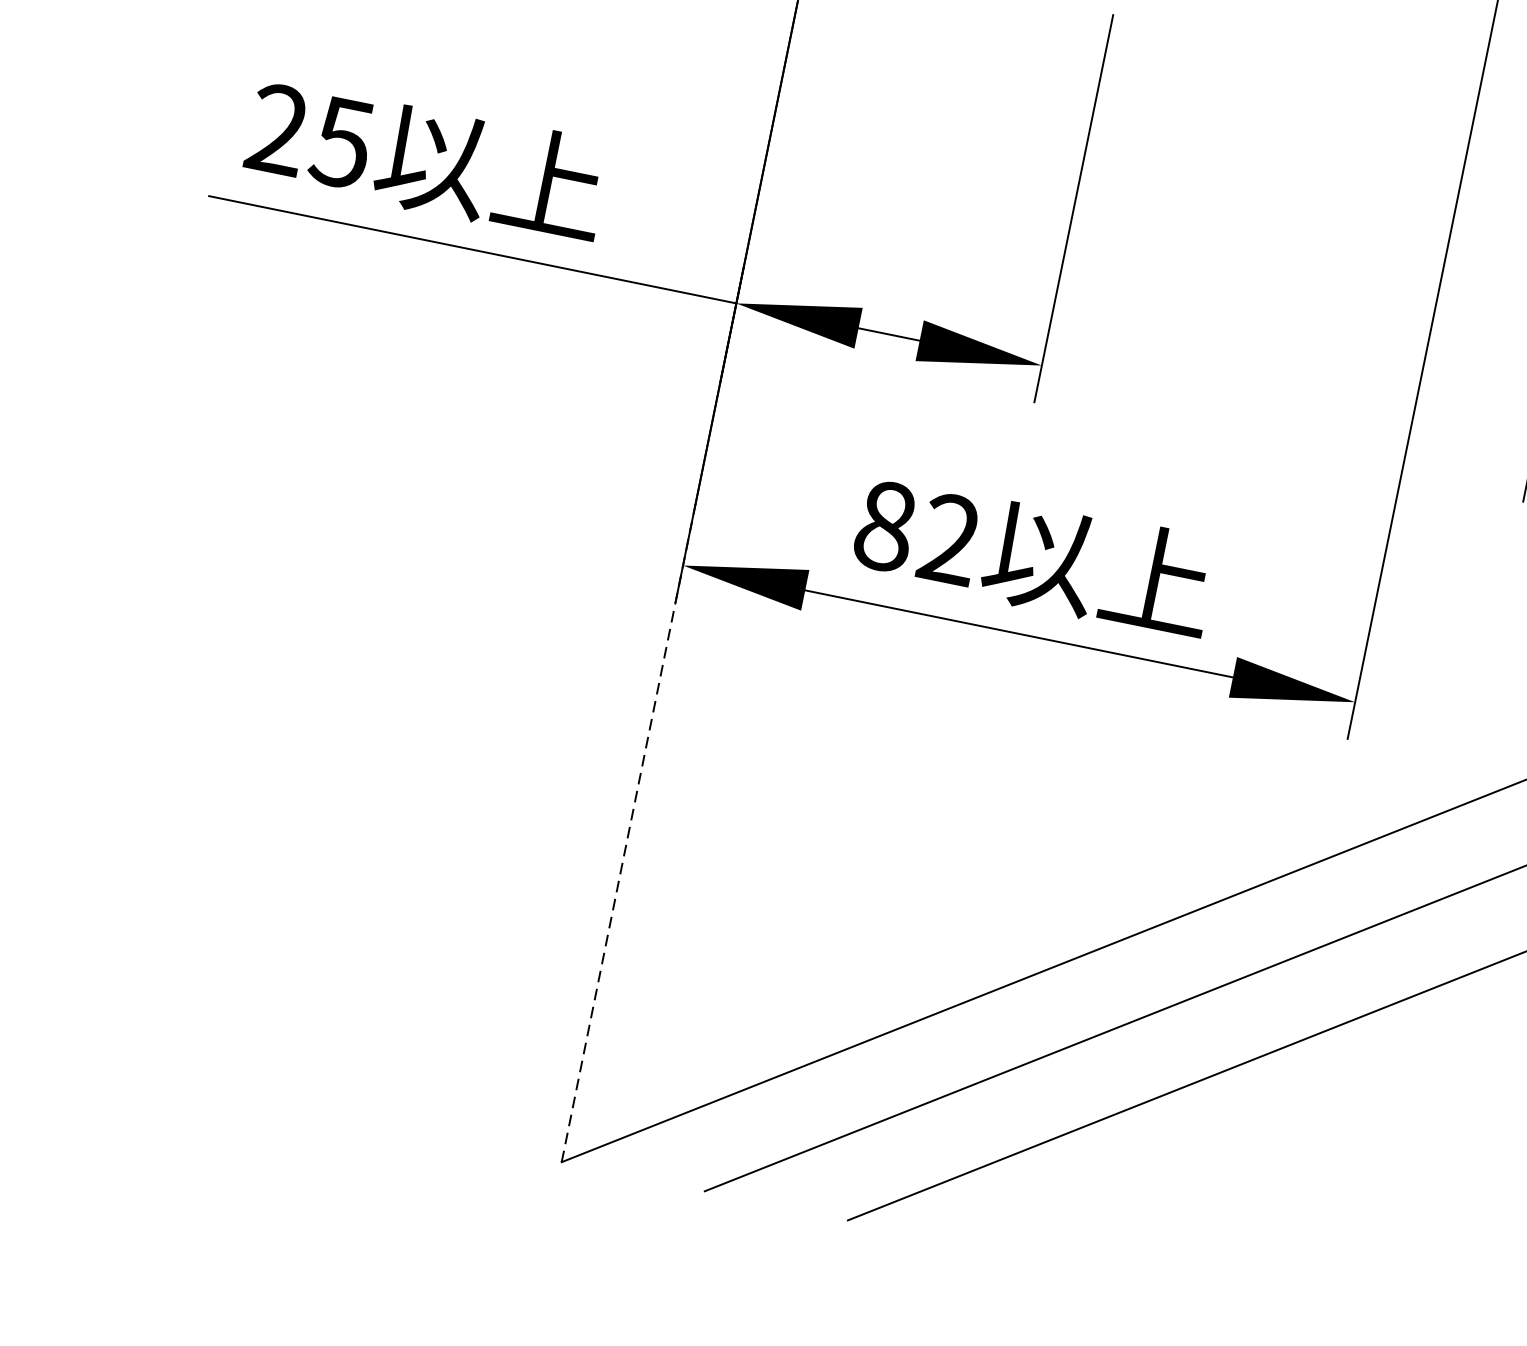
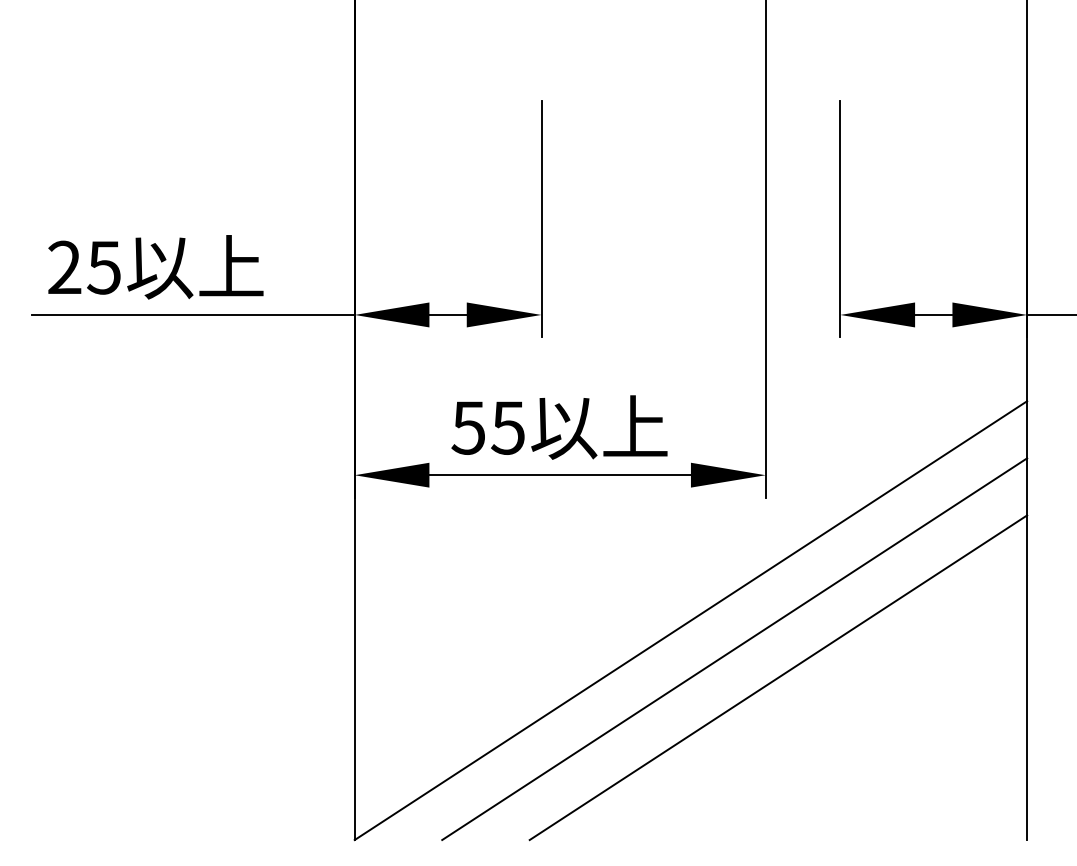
text: (916, 531) -> (487, 427), 82 -> 55
line: (628, 832) -> (354, 638), dashed -> solid

